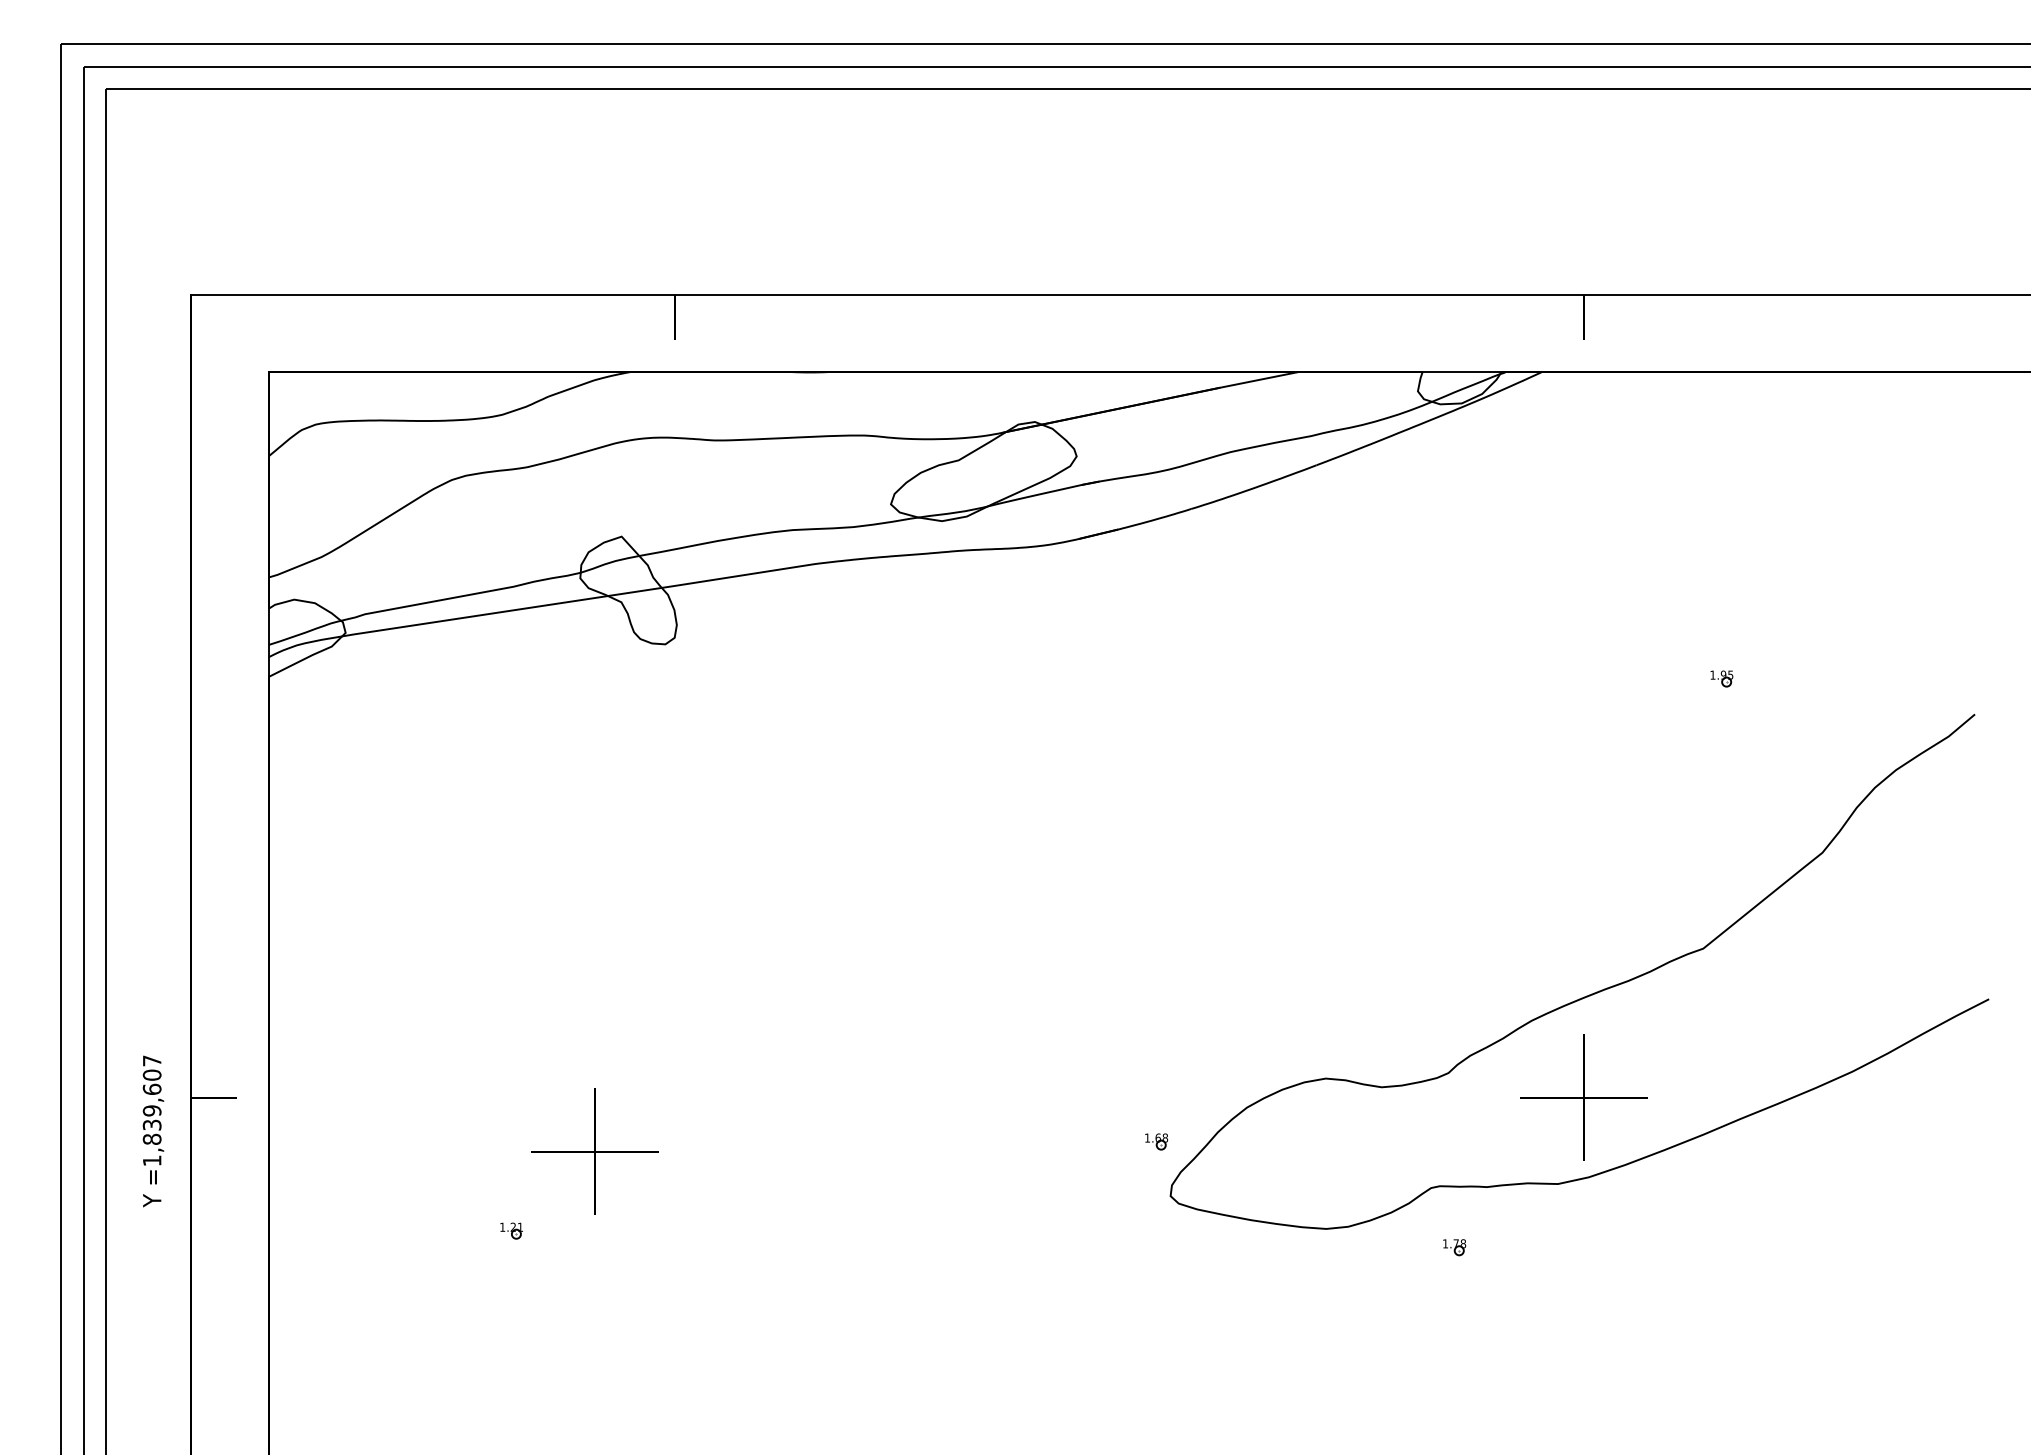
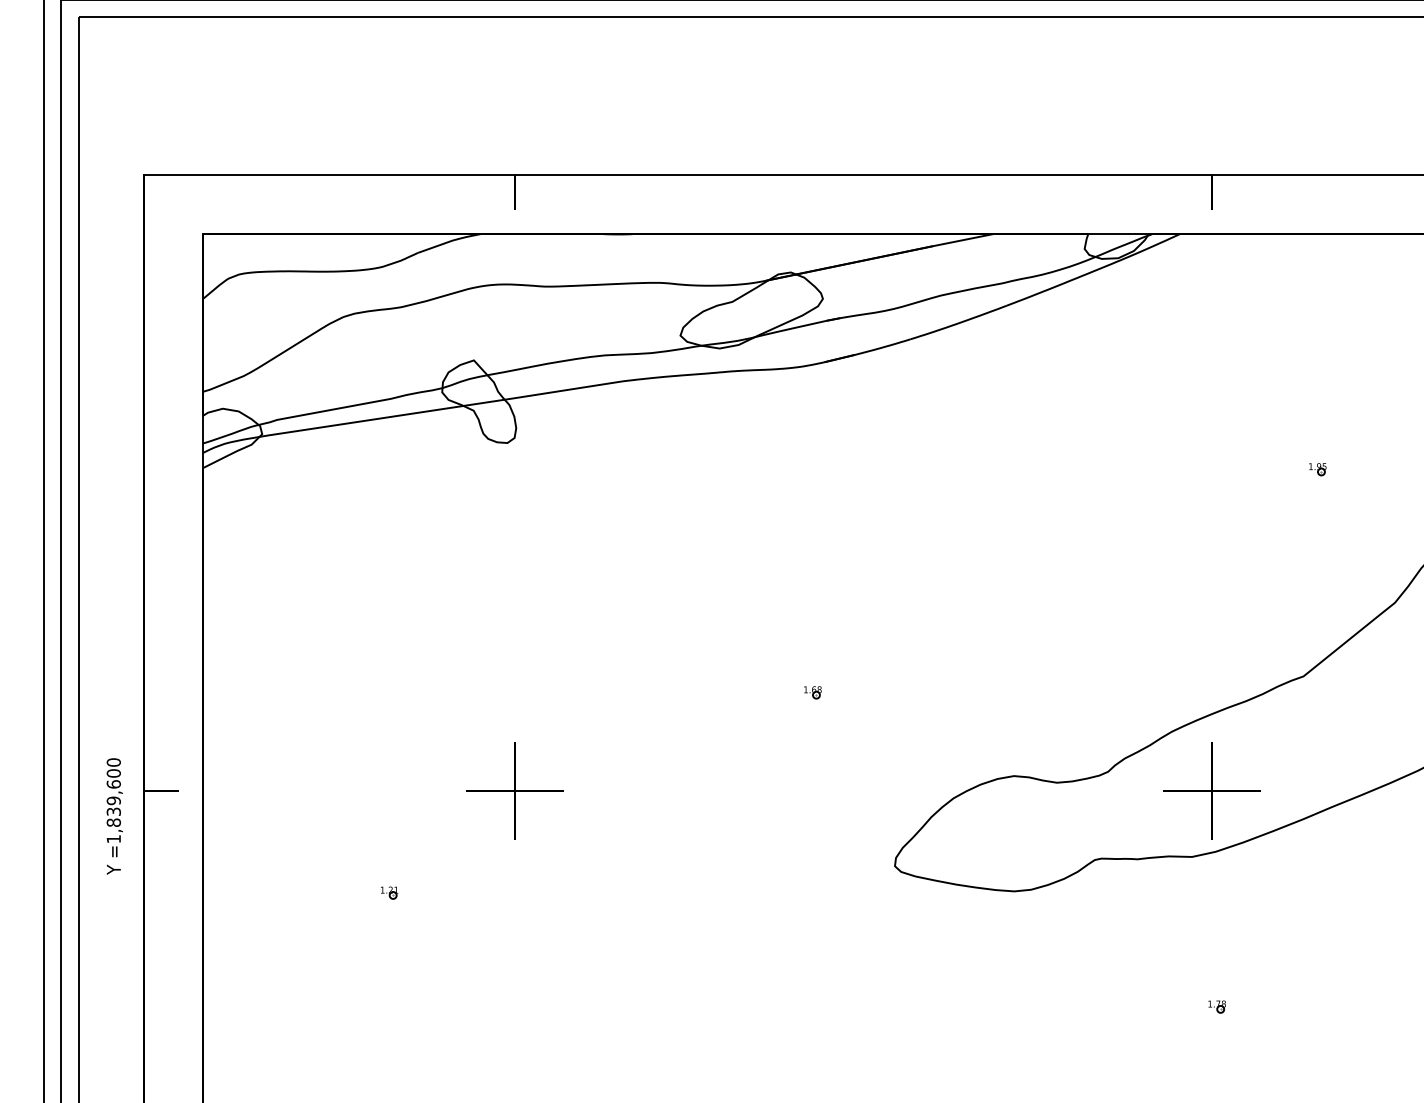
text: (151, 1060) -> (113, 762), =1,839,607 -> =1,839,600
part: (1156, 1141) -> (812, 692), moved
part: (594, 1151) -> (514, 790), moved
part: (1454, 1247) -> (1217, 1006), moved

